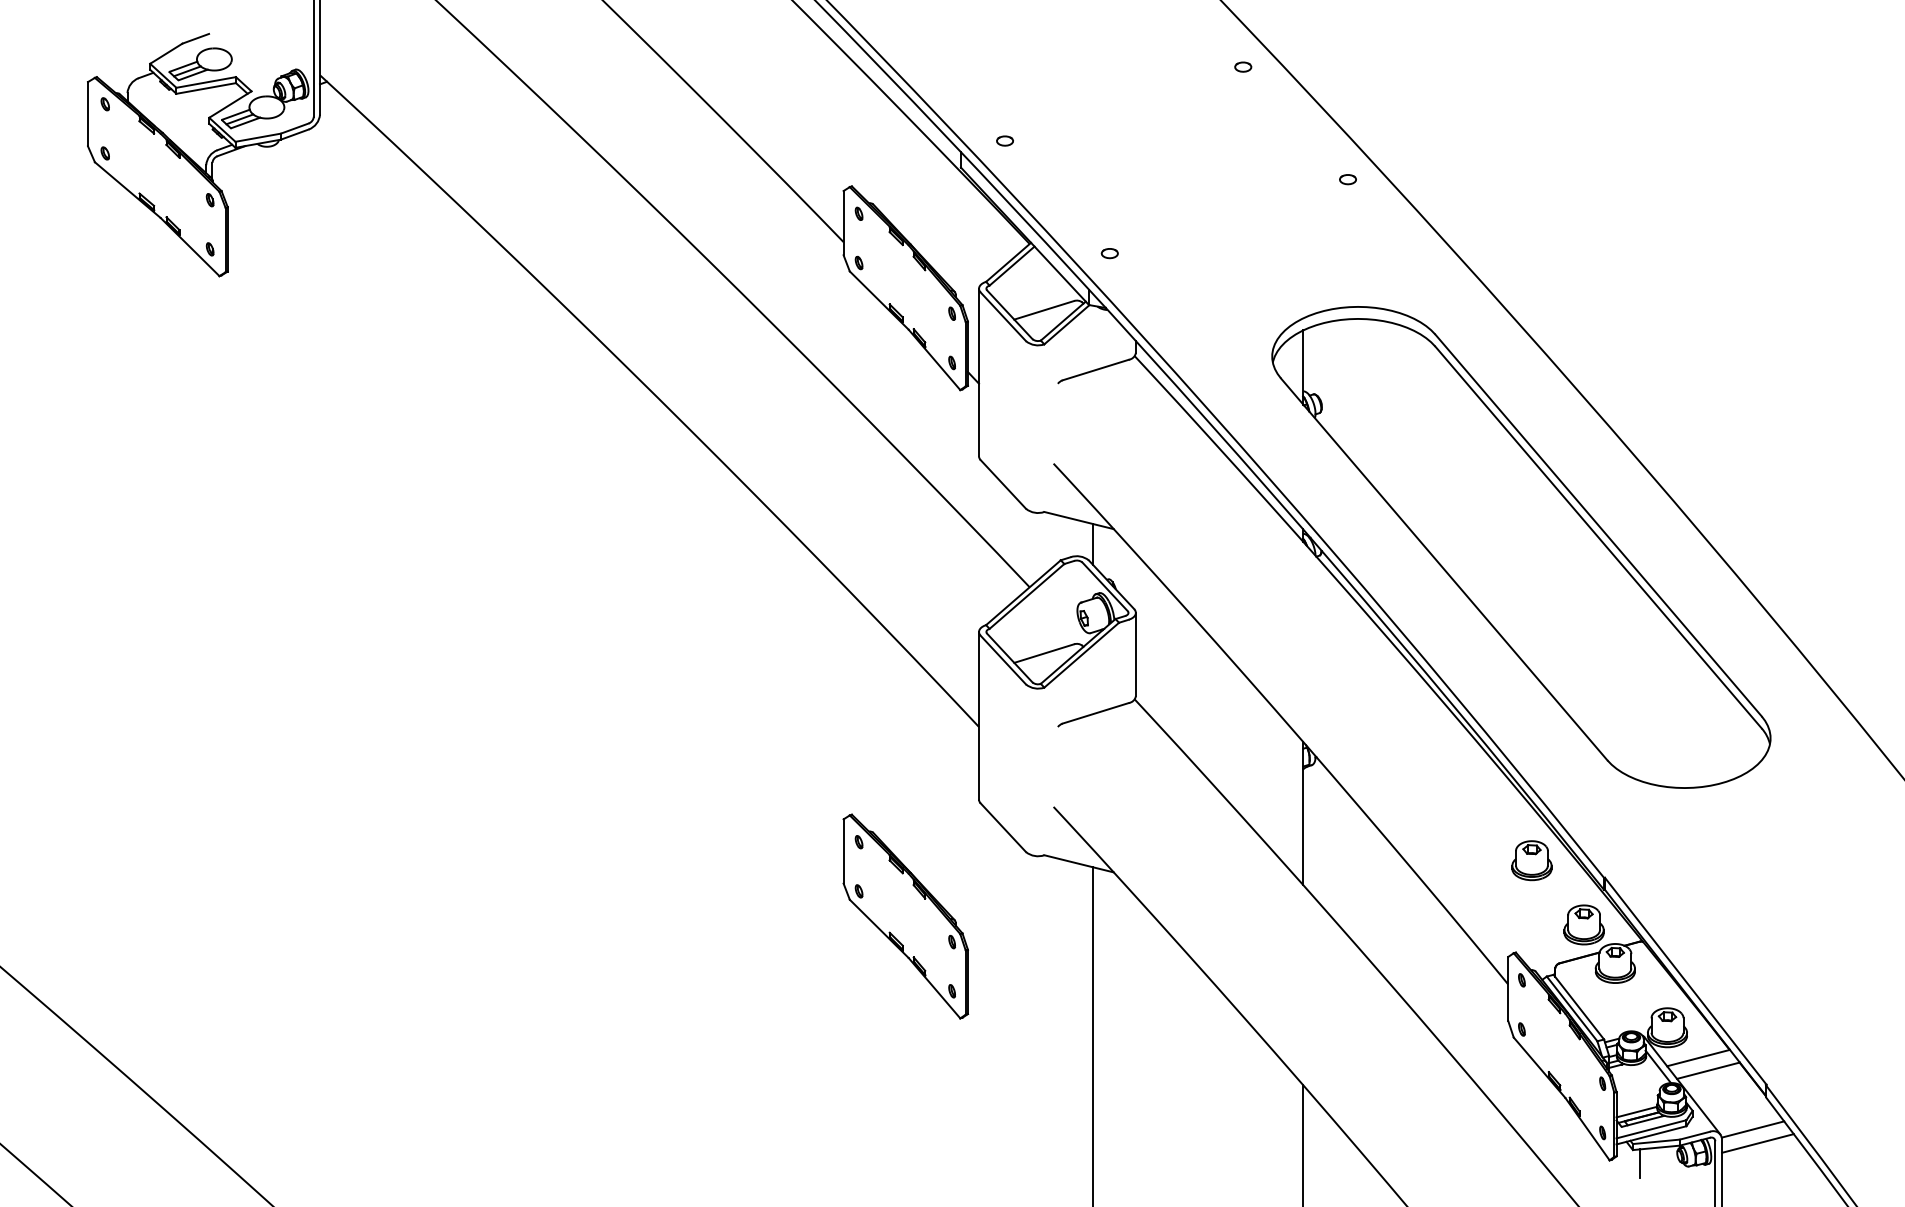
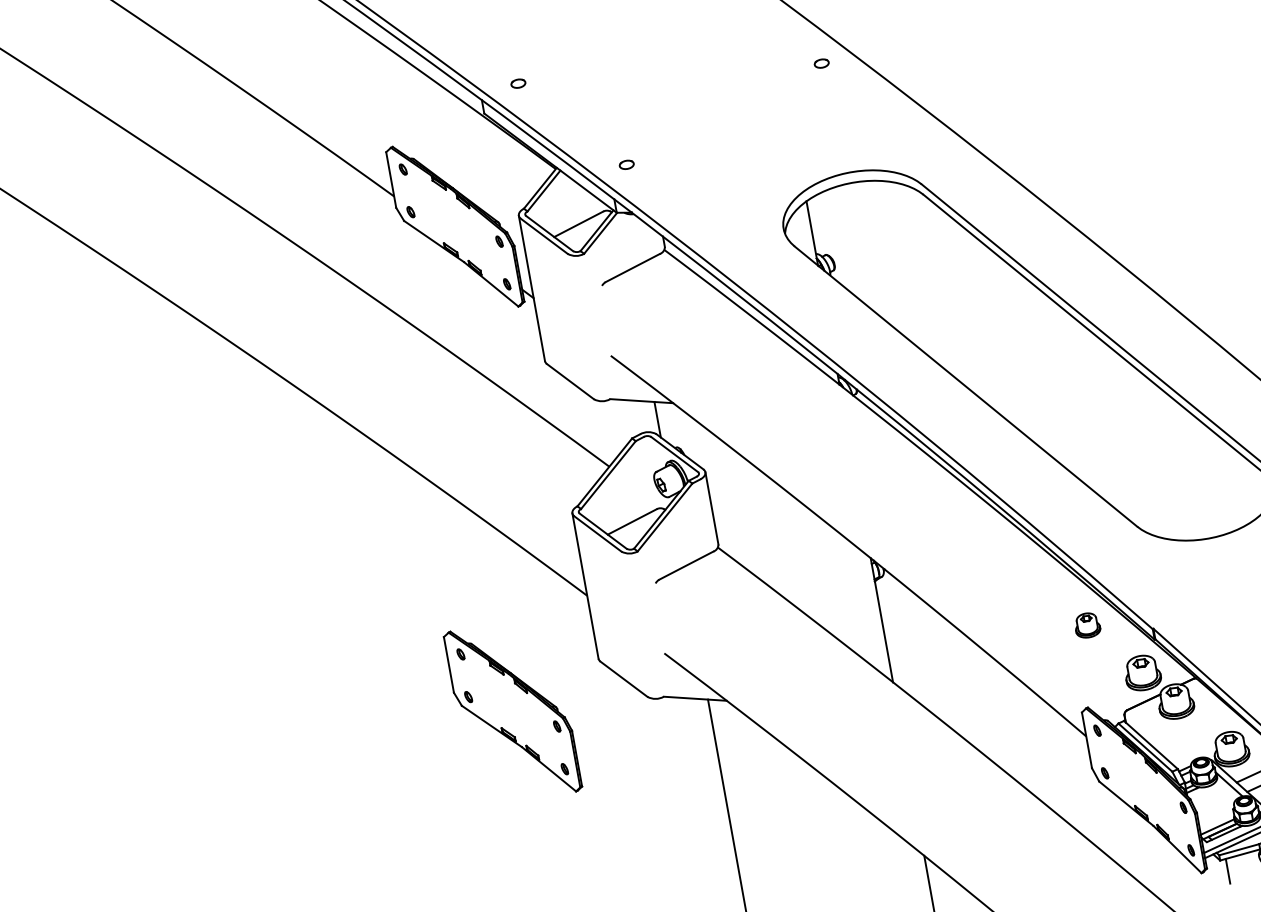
part: (1531, 860) -> (1087, 625), size x0.7
part: (905, 916) -> (512, 711), moved

